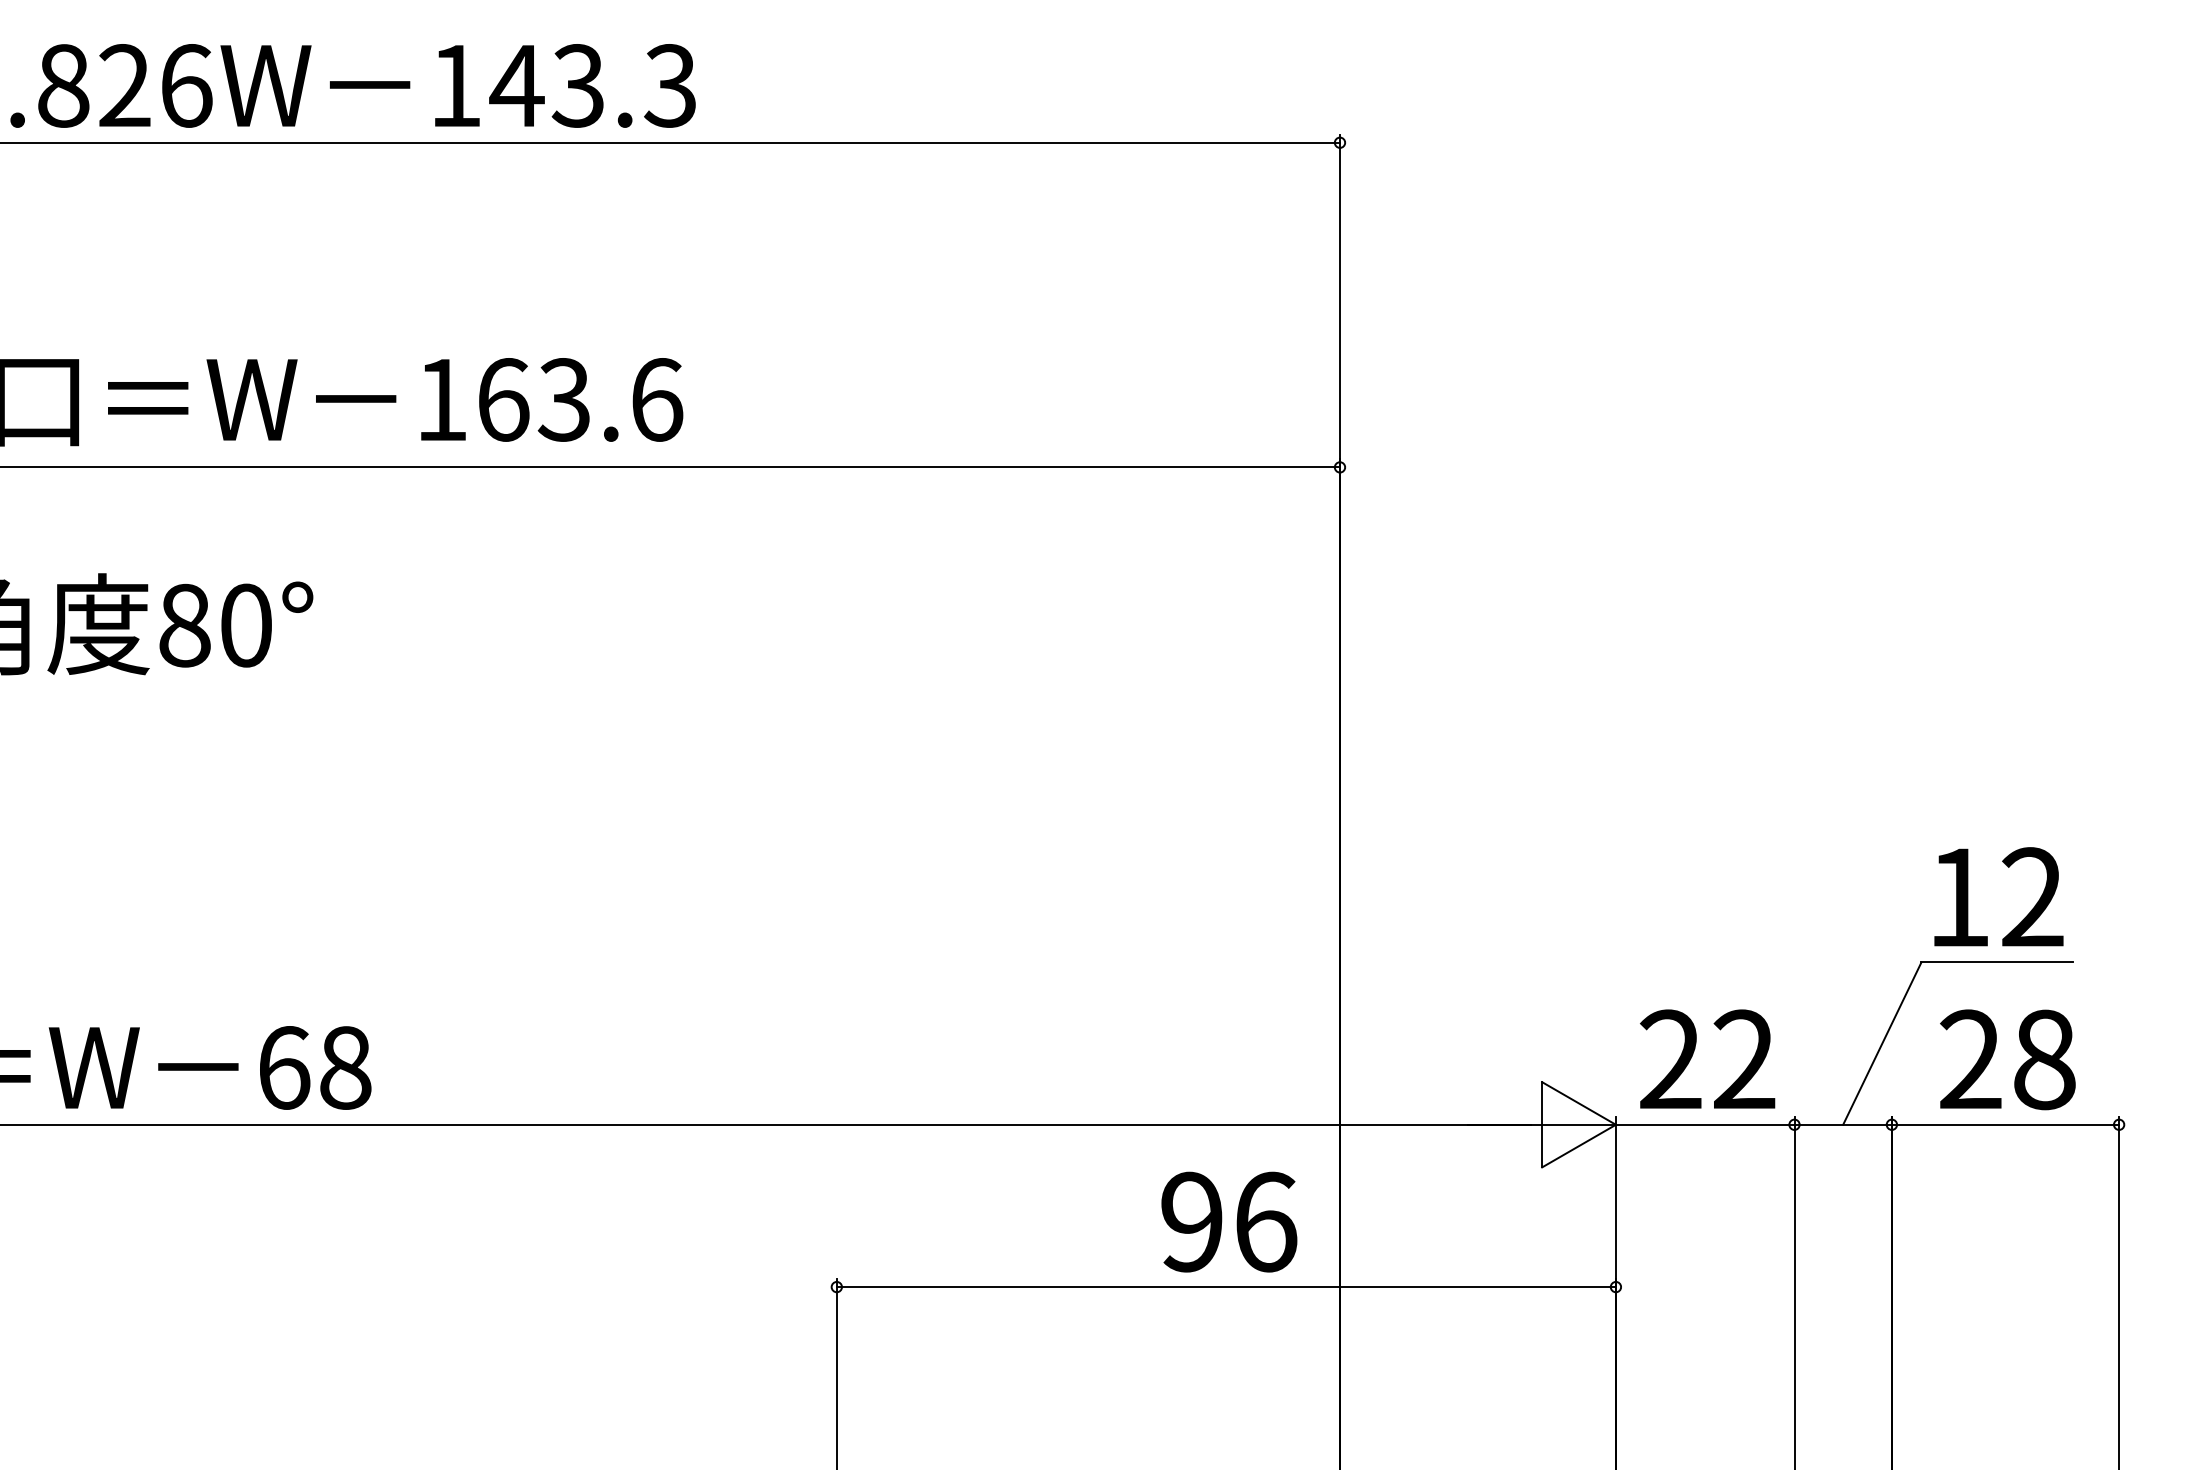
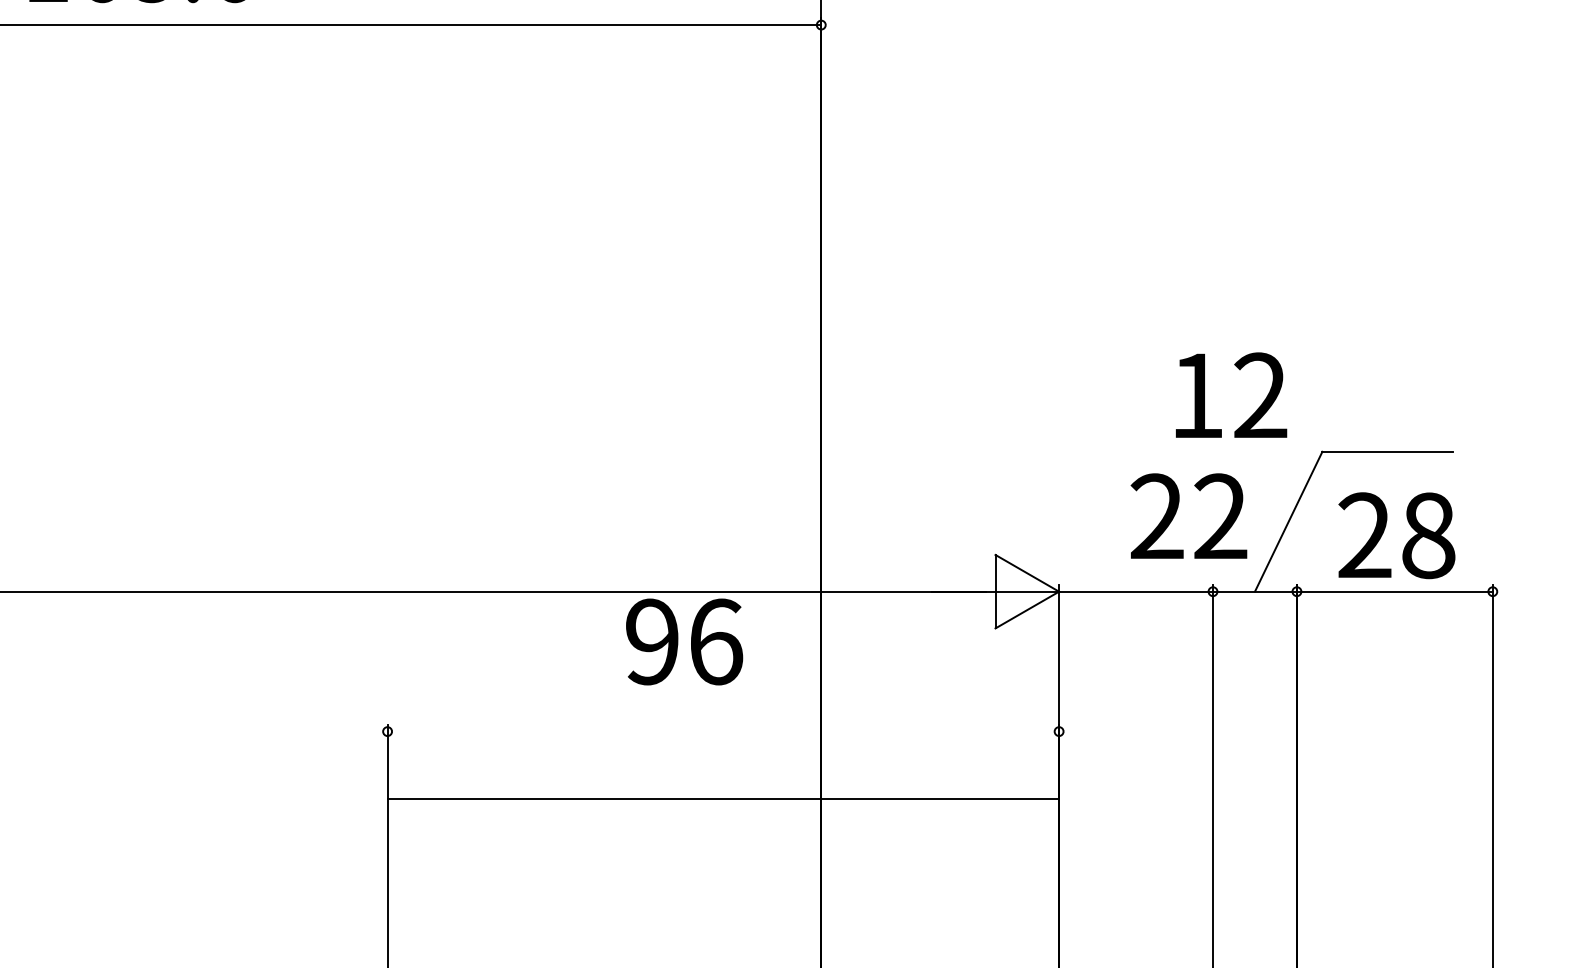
text: (1998, 896) -> (1231, 394), moved
text: (1707, 1058) -> (1188, 515), moved
text: (1229, 1221) -> (684, 641), moved
line: (1225, 1287) -> (722, 799), moved

